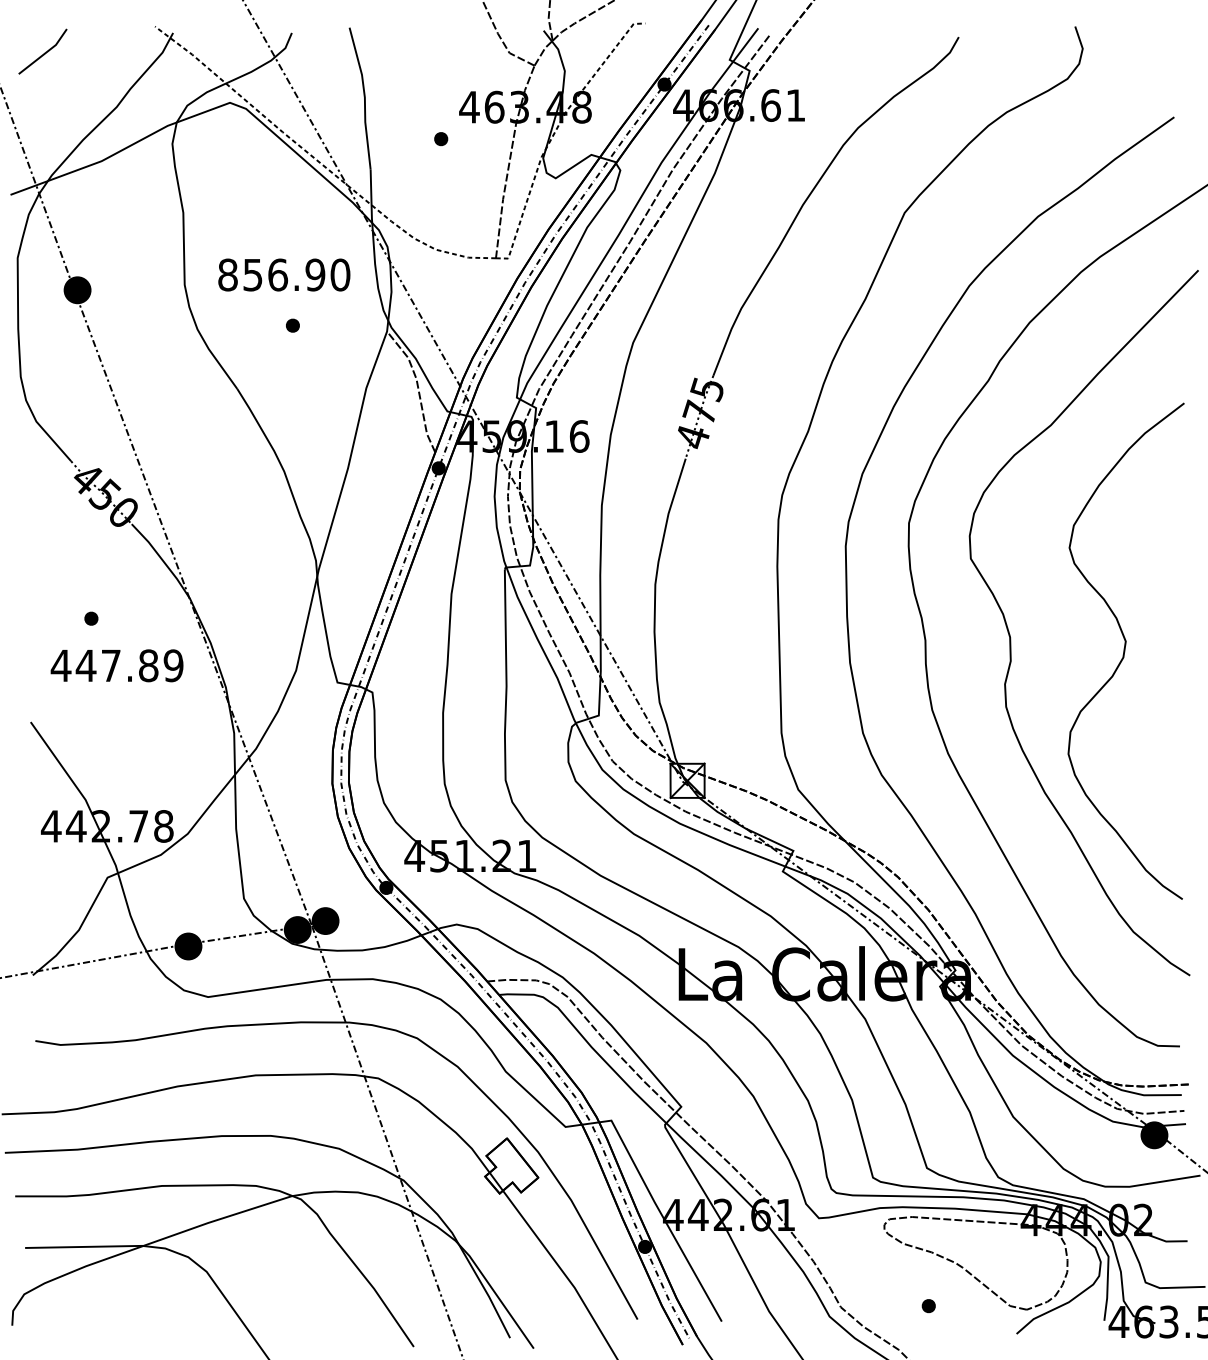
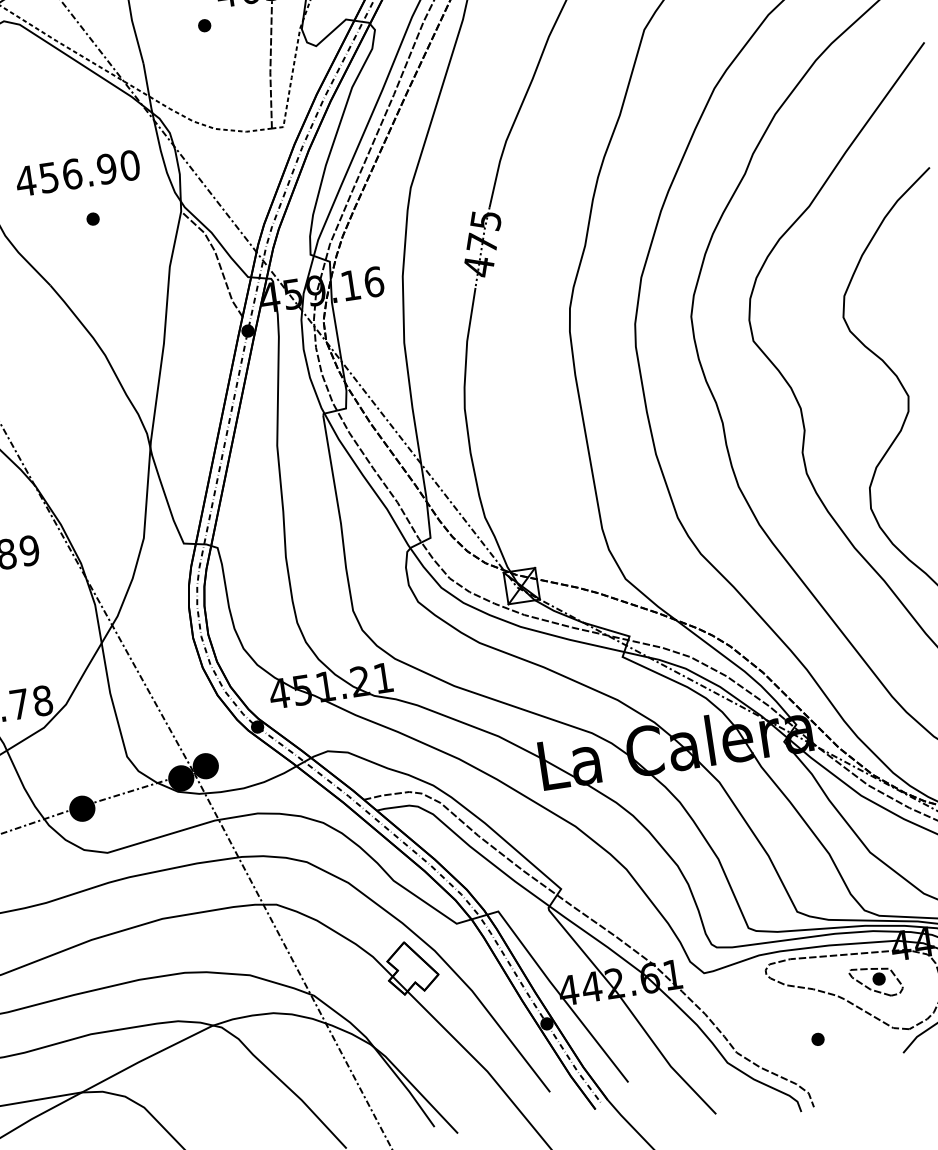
text: (227, 274) -> (25, 180), 856.90 -> 456.90
part: (999, 1254) -> (876, 981), added

